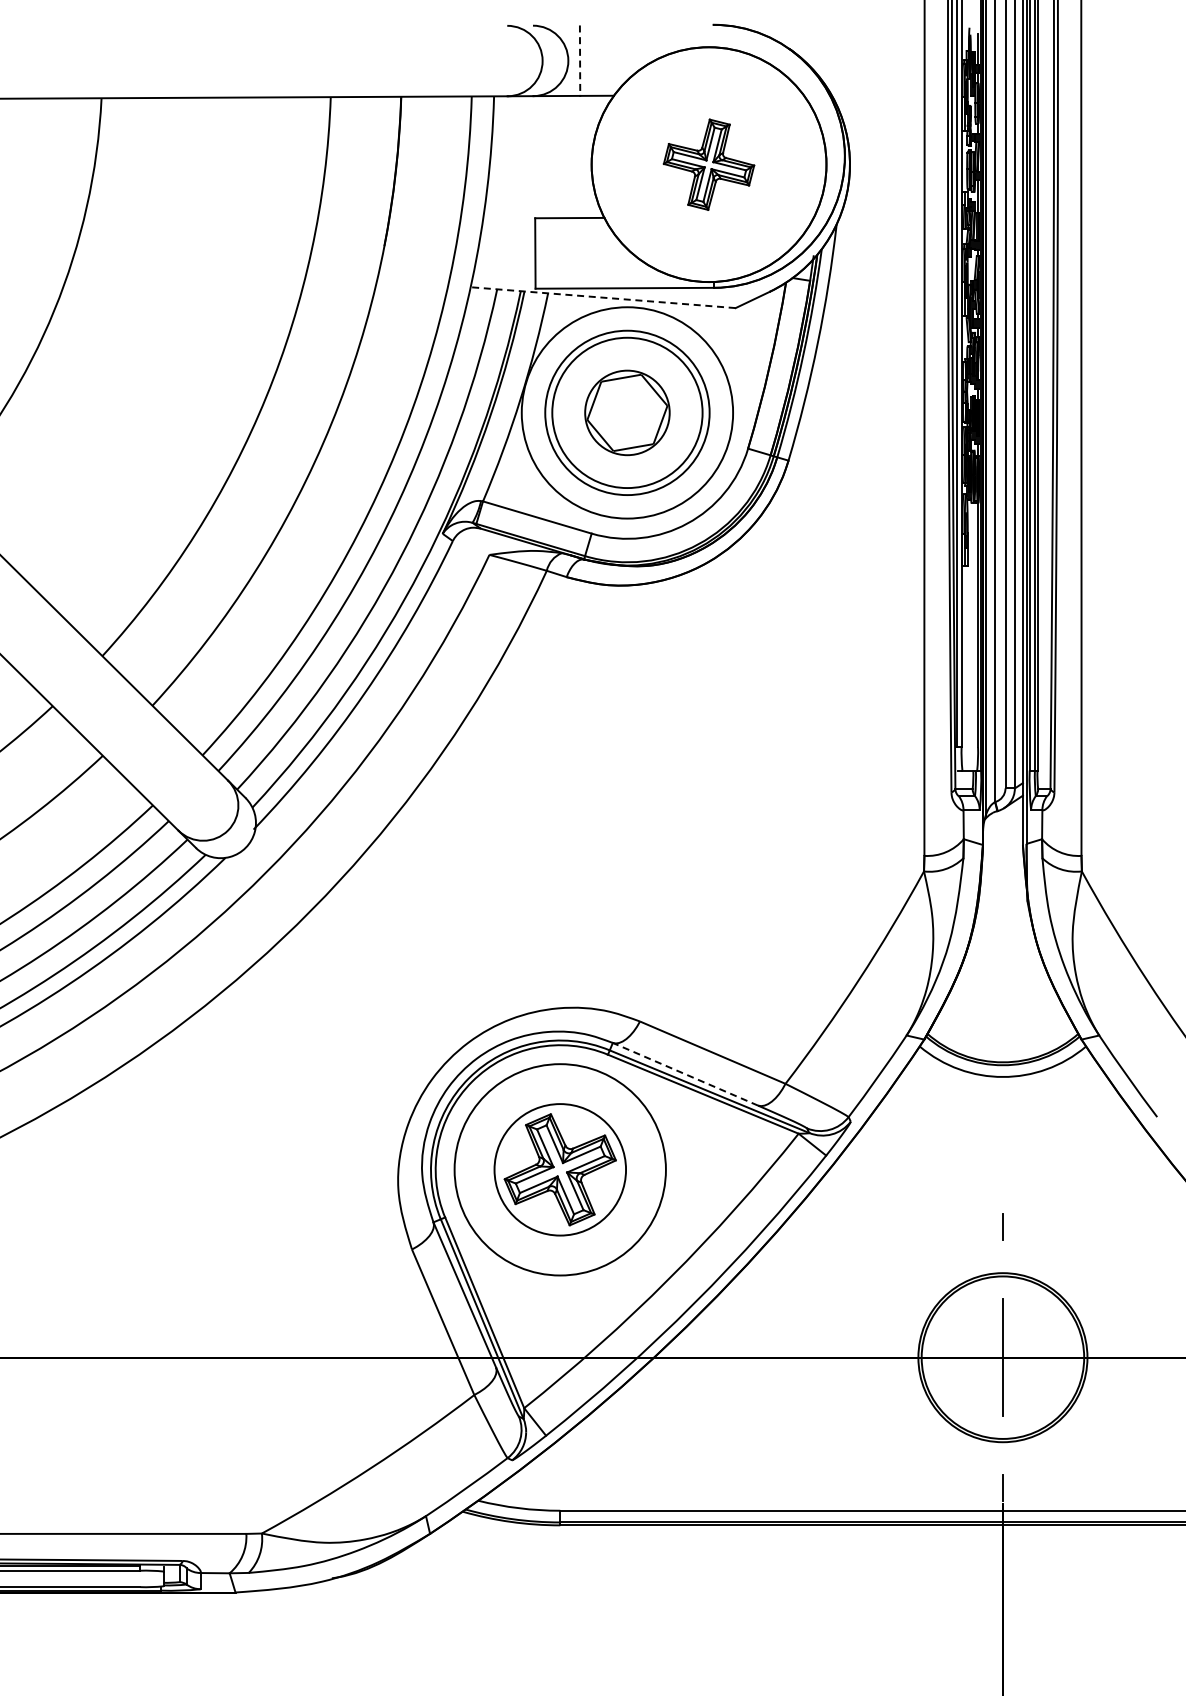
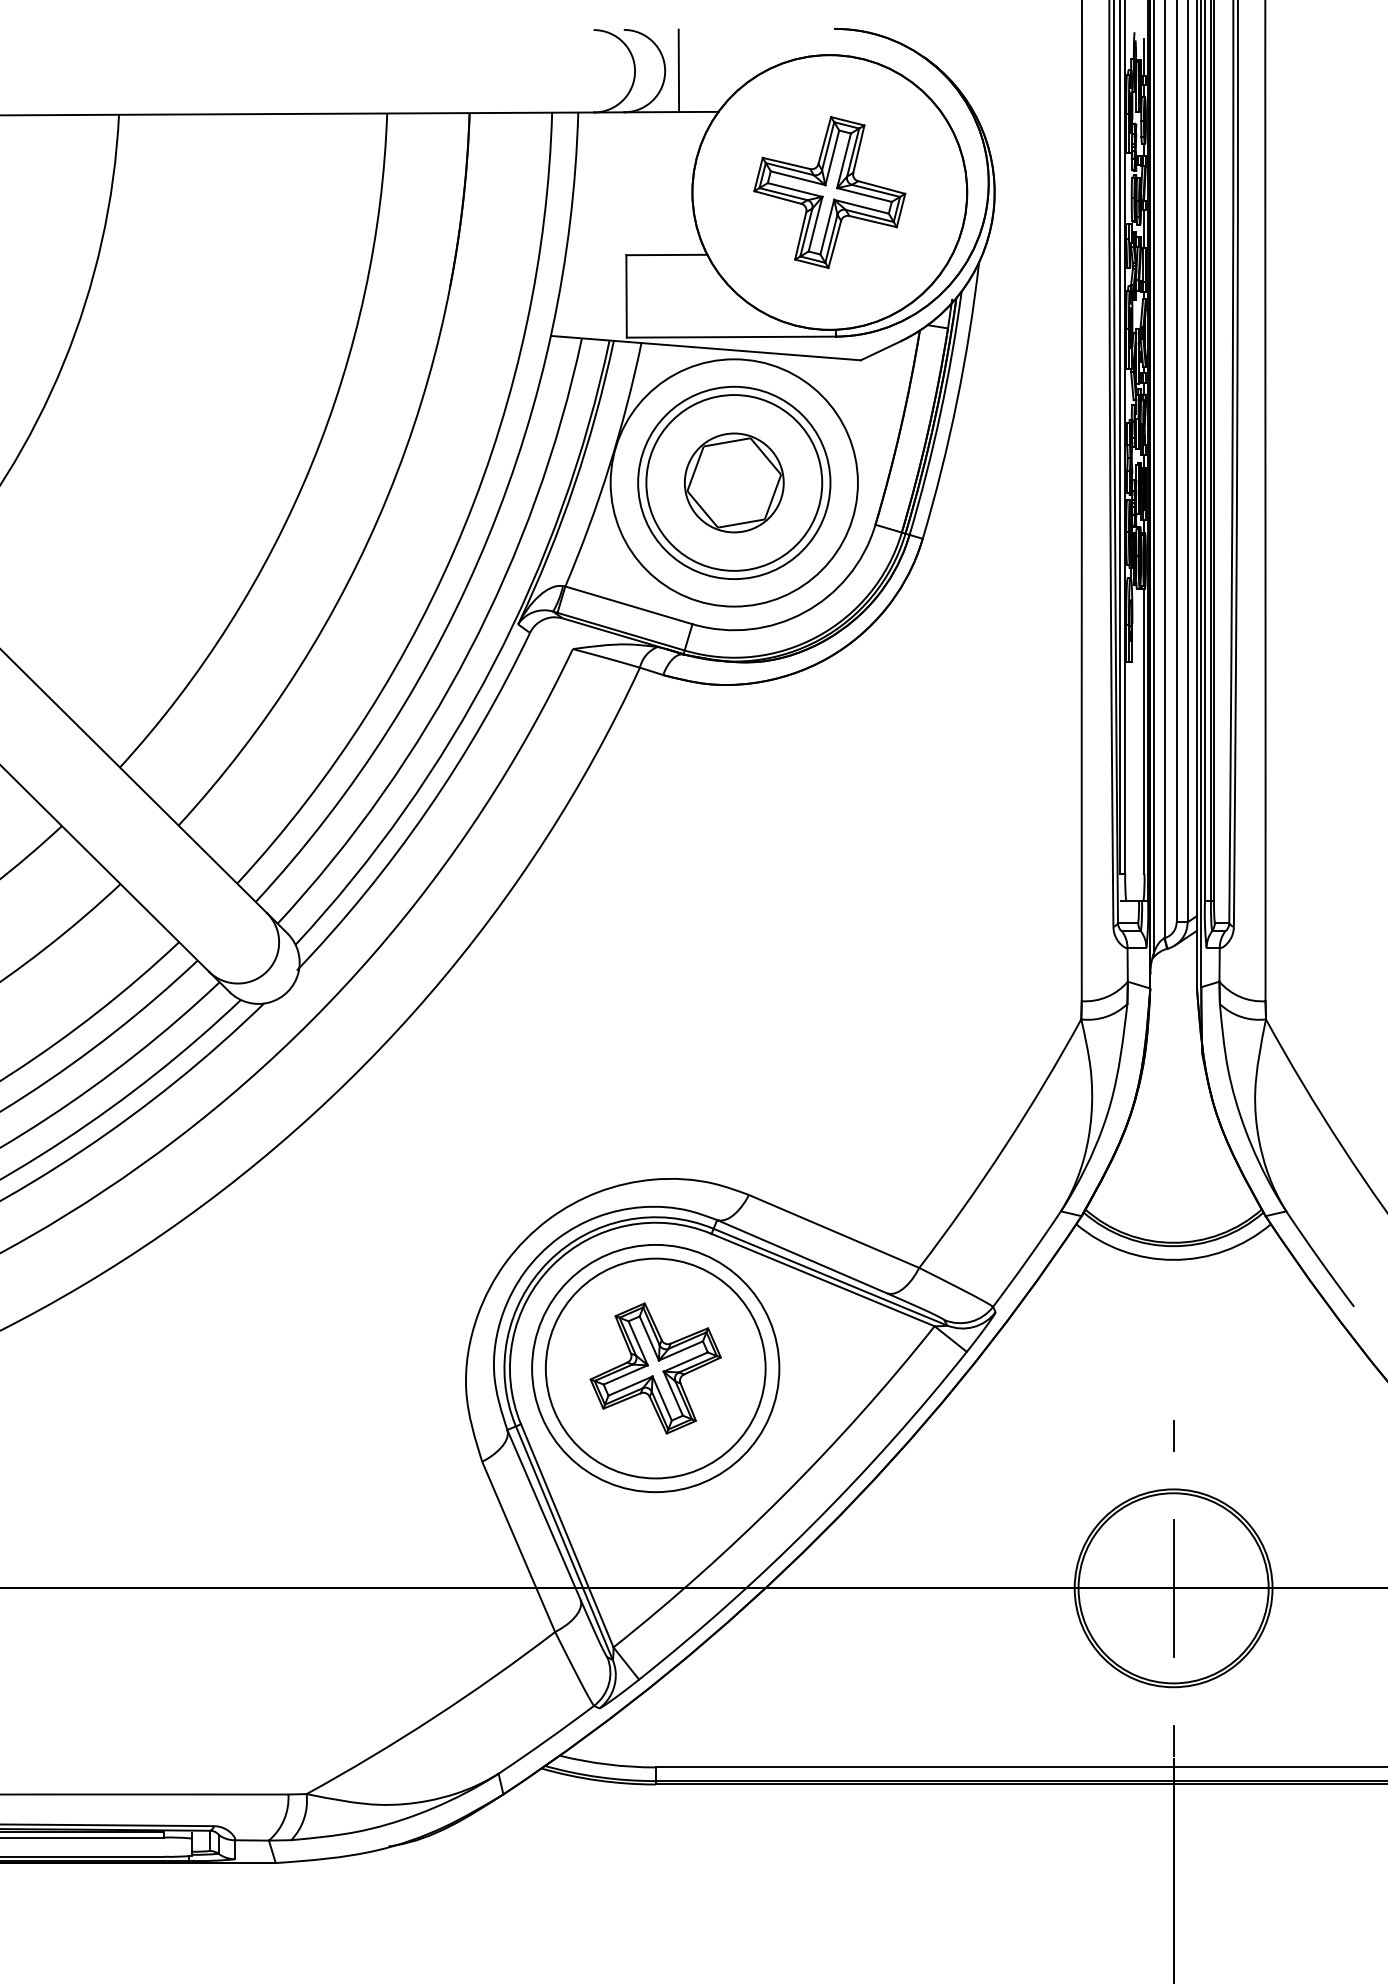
line: (580, 61) -> (679, 71), dashed -> solid
part: (708, 164) -> (829, 192), size x1.43
line: (603, 297) -> (706, 347), dashed -> solid
line: (685, 1074) -> (802, 1257), dashed -> solid
circle: (560, 1169) -> (655, 1368), size x1.43

